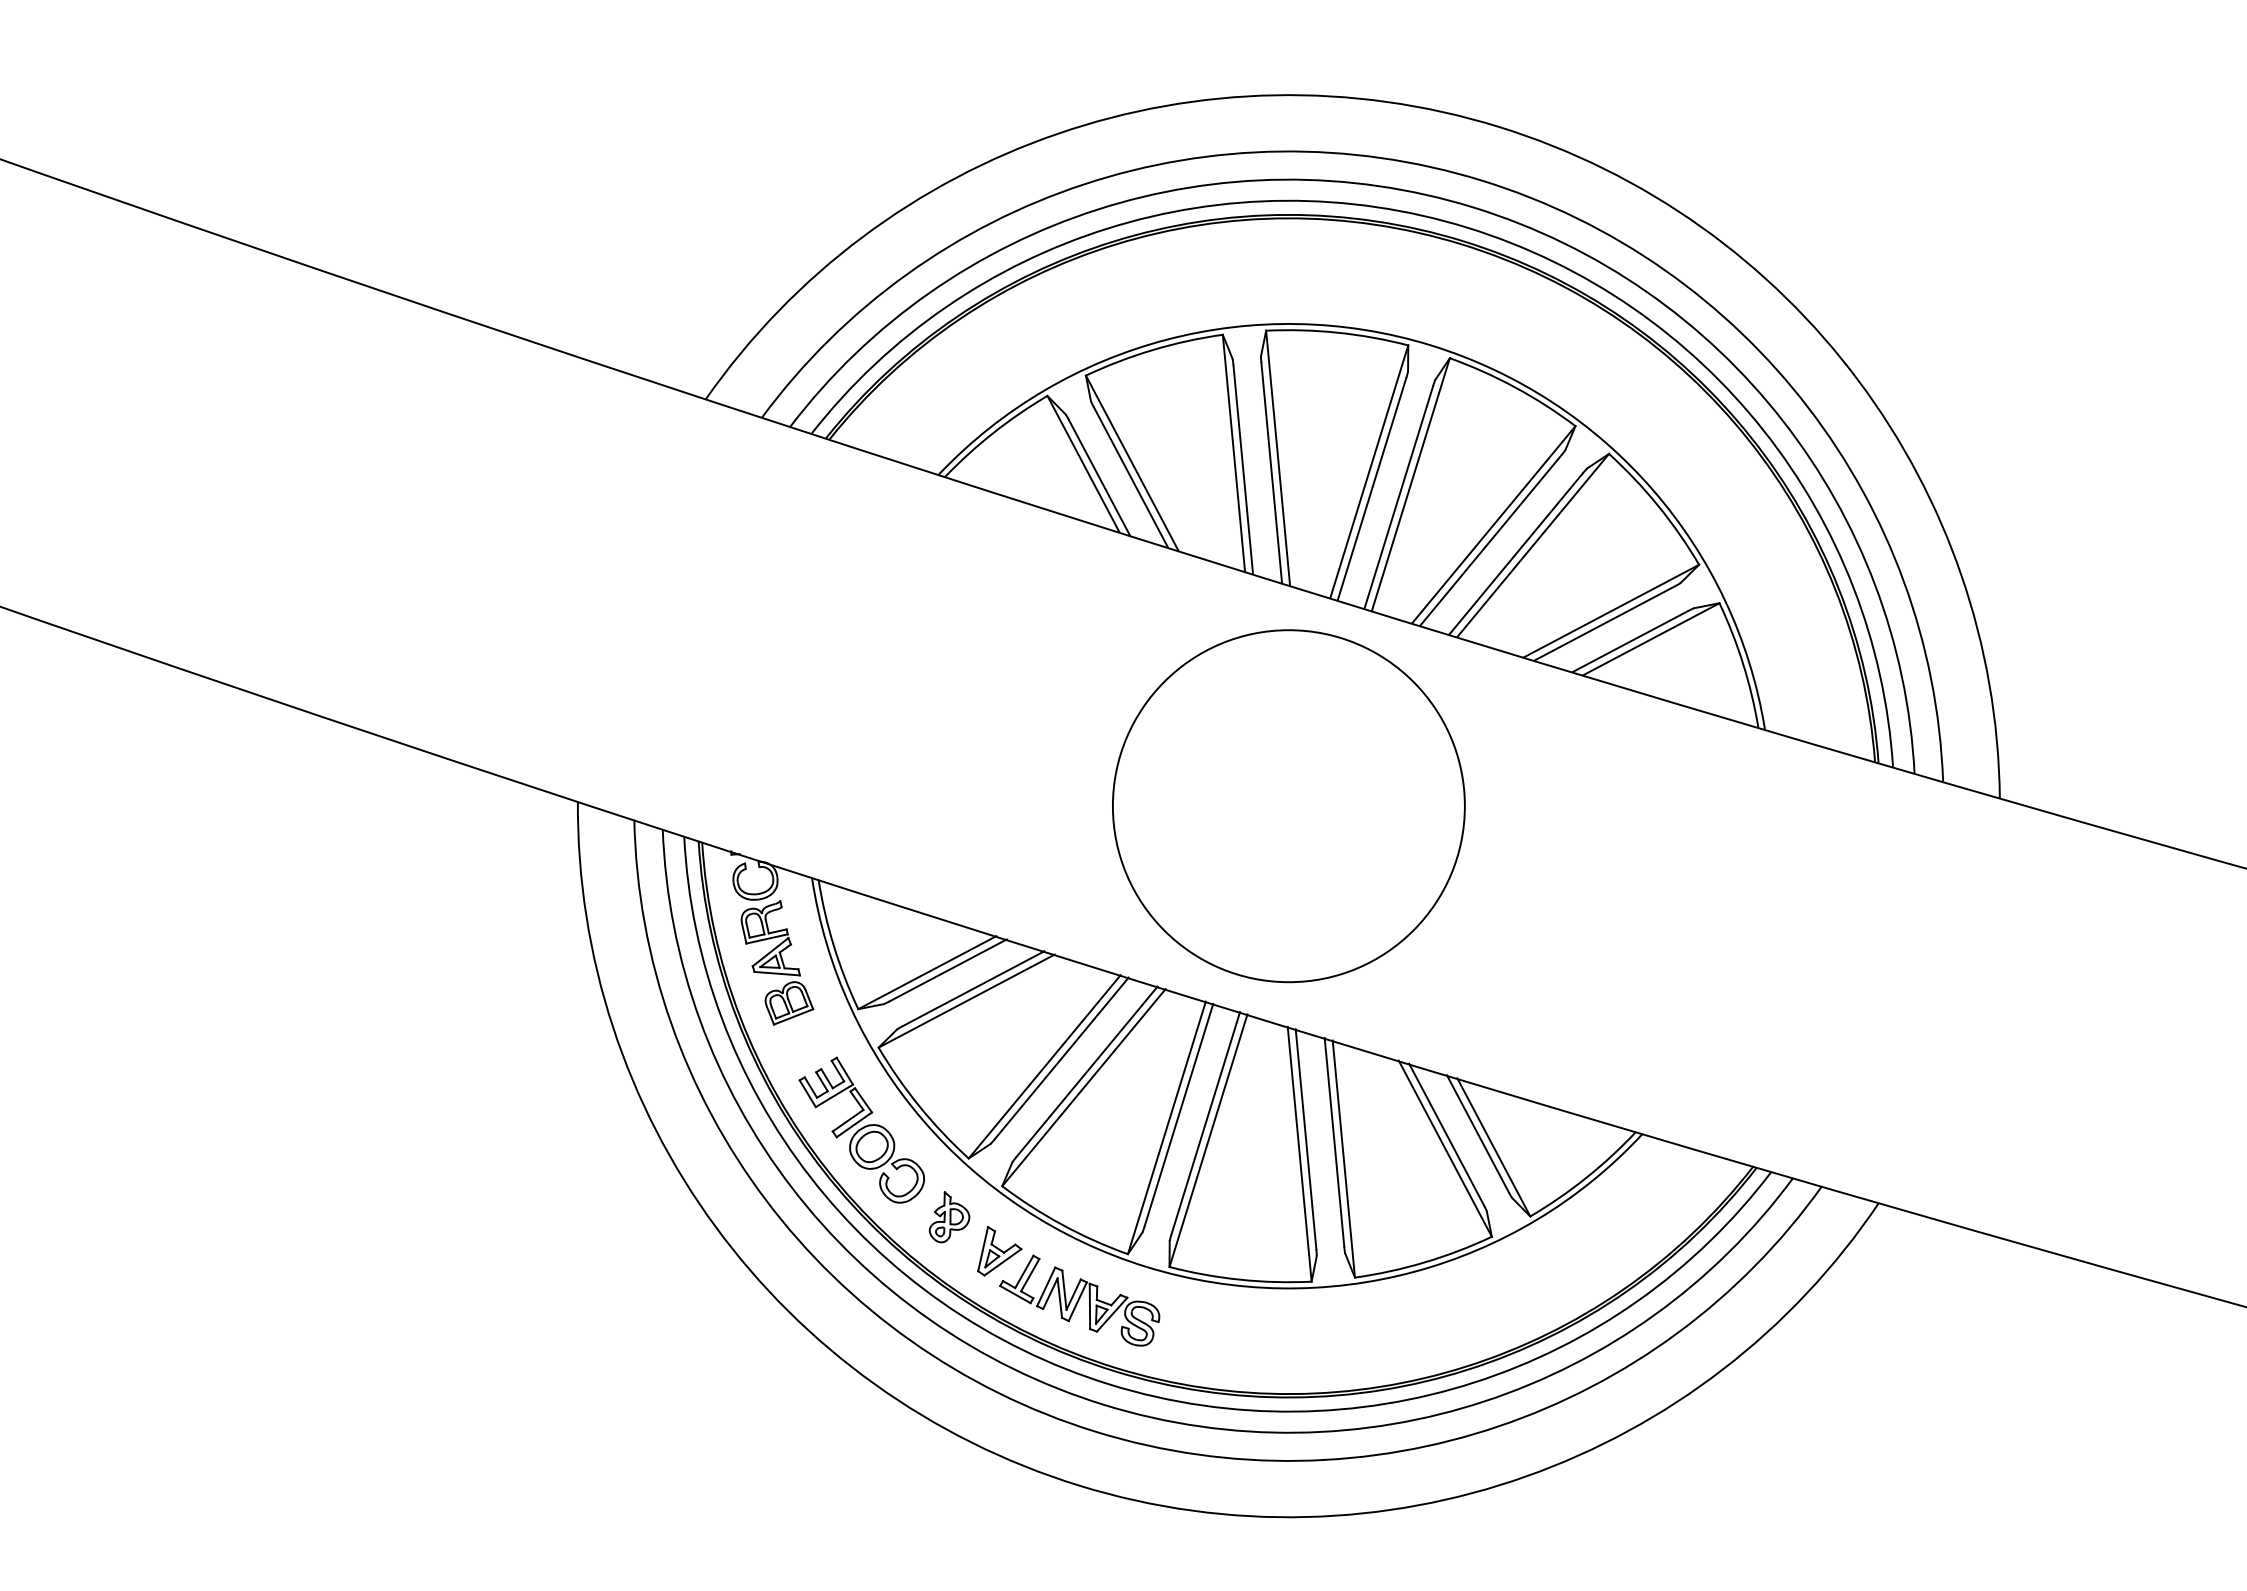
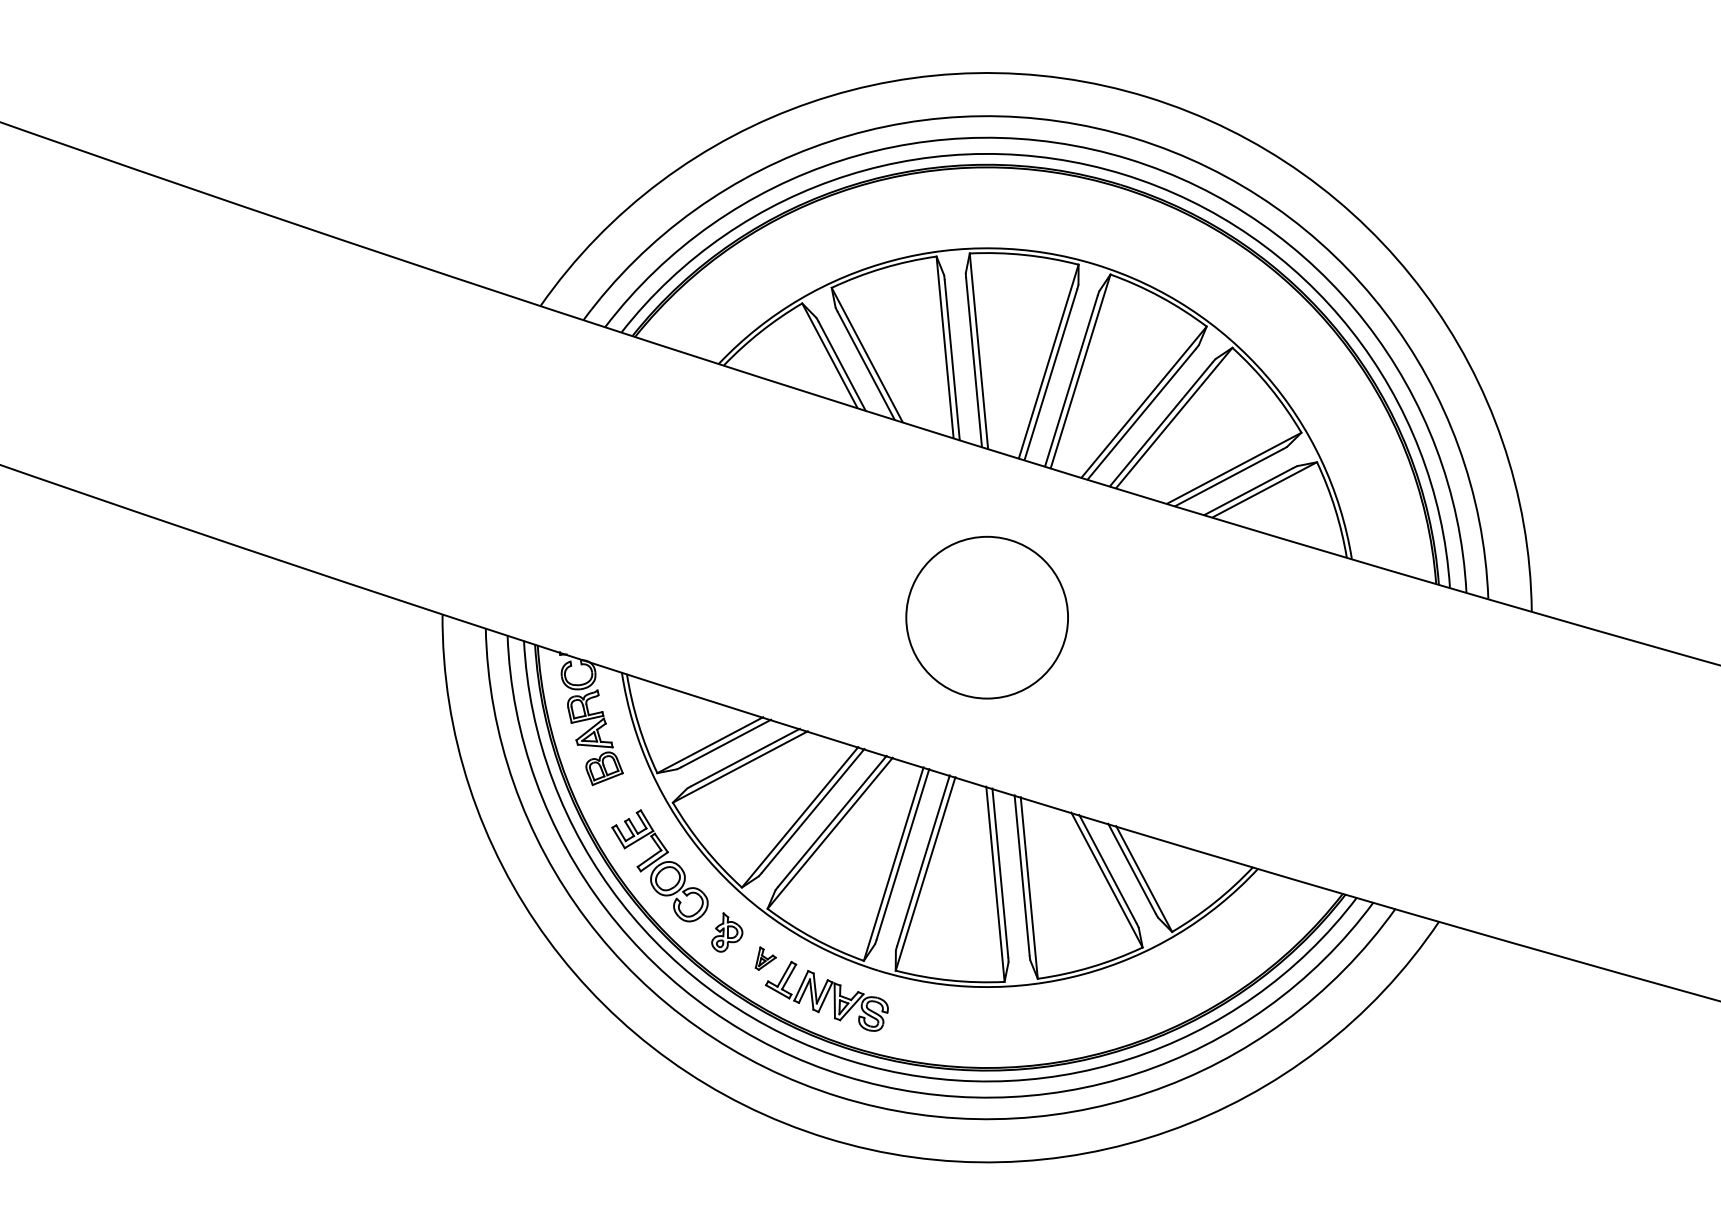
circle: (1288, 806) -> (986, 617), size x0.6
part: (999, 1251) -> (765, 958), size x0.6

